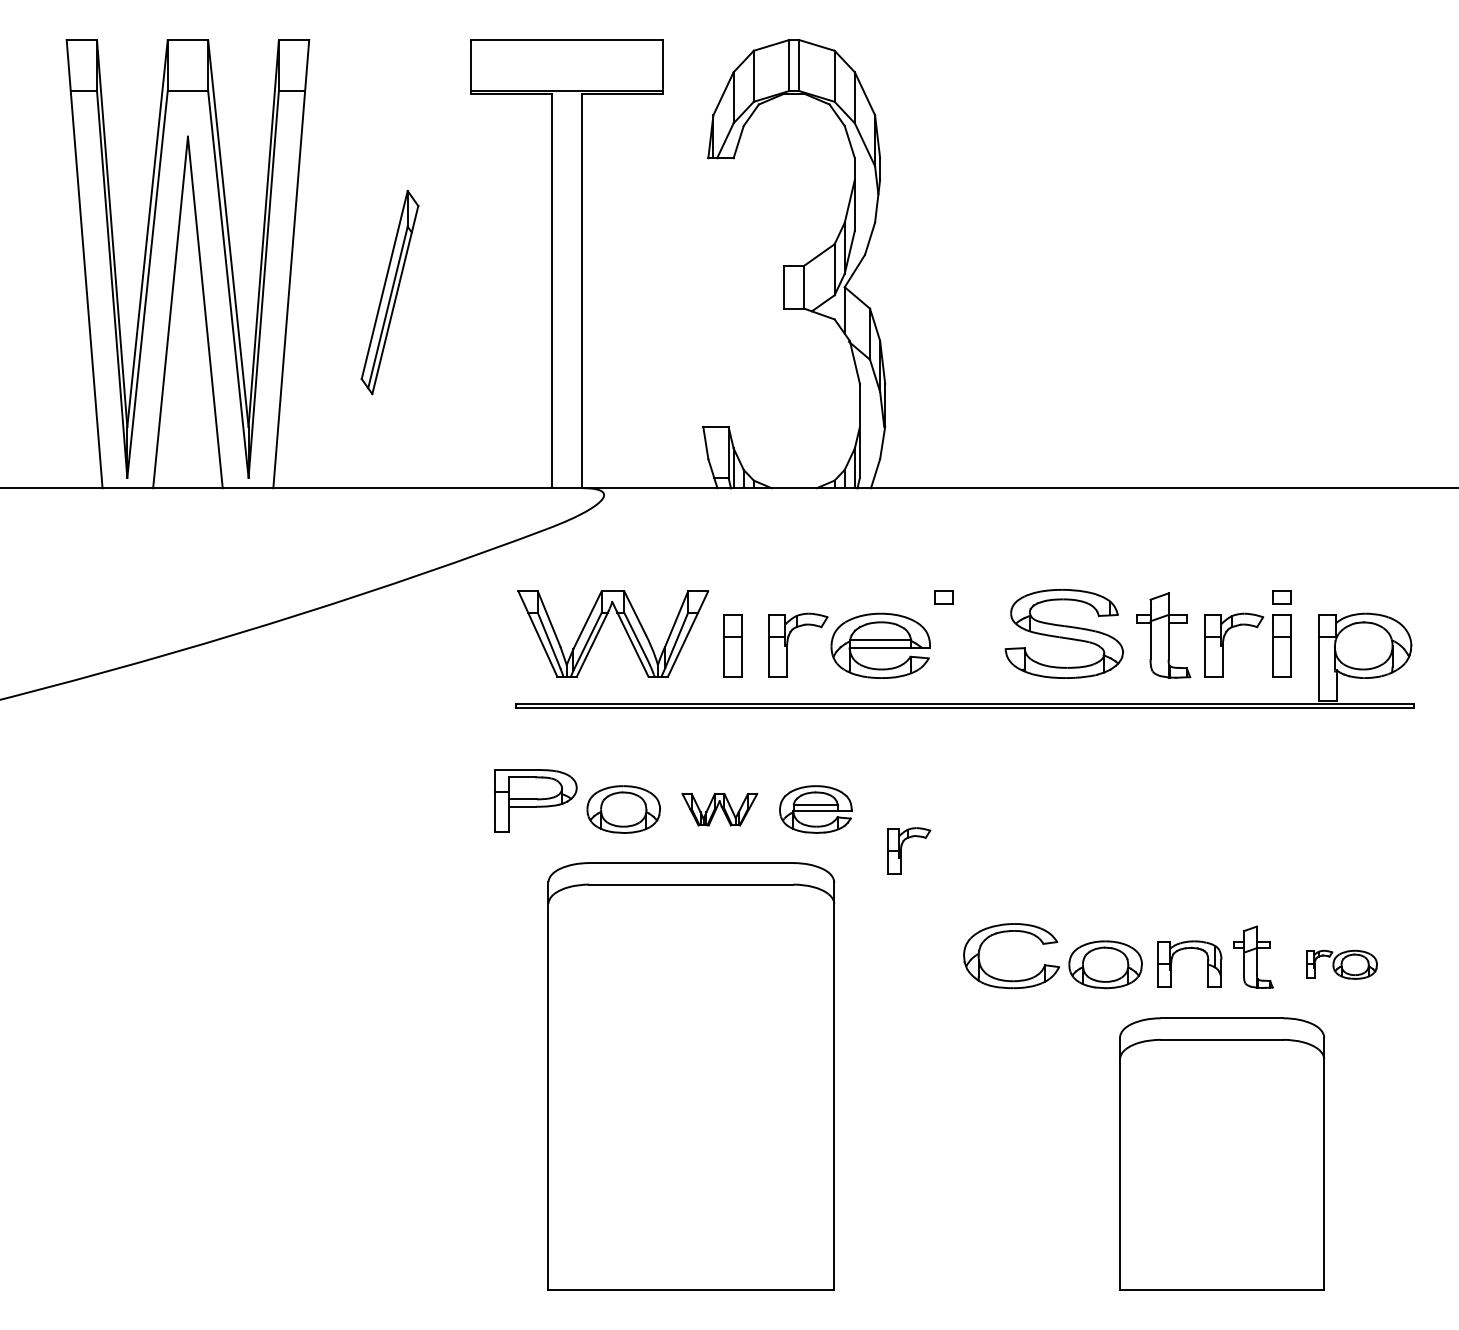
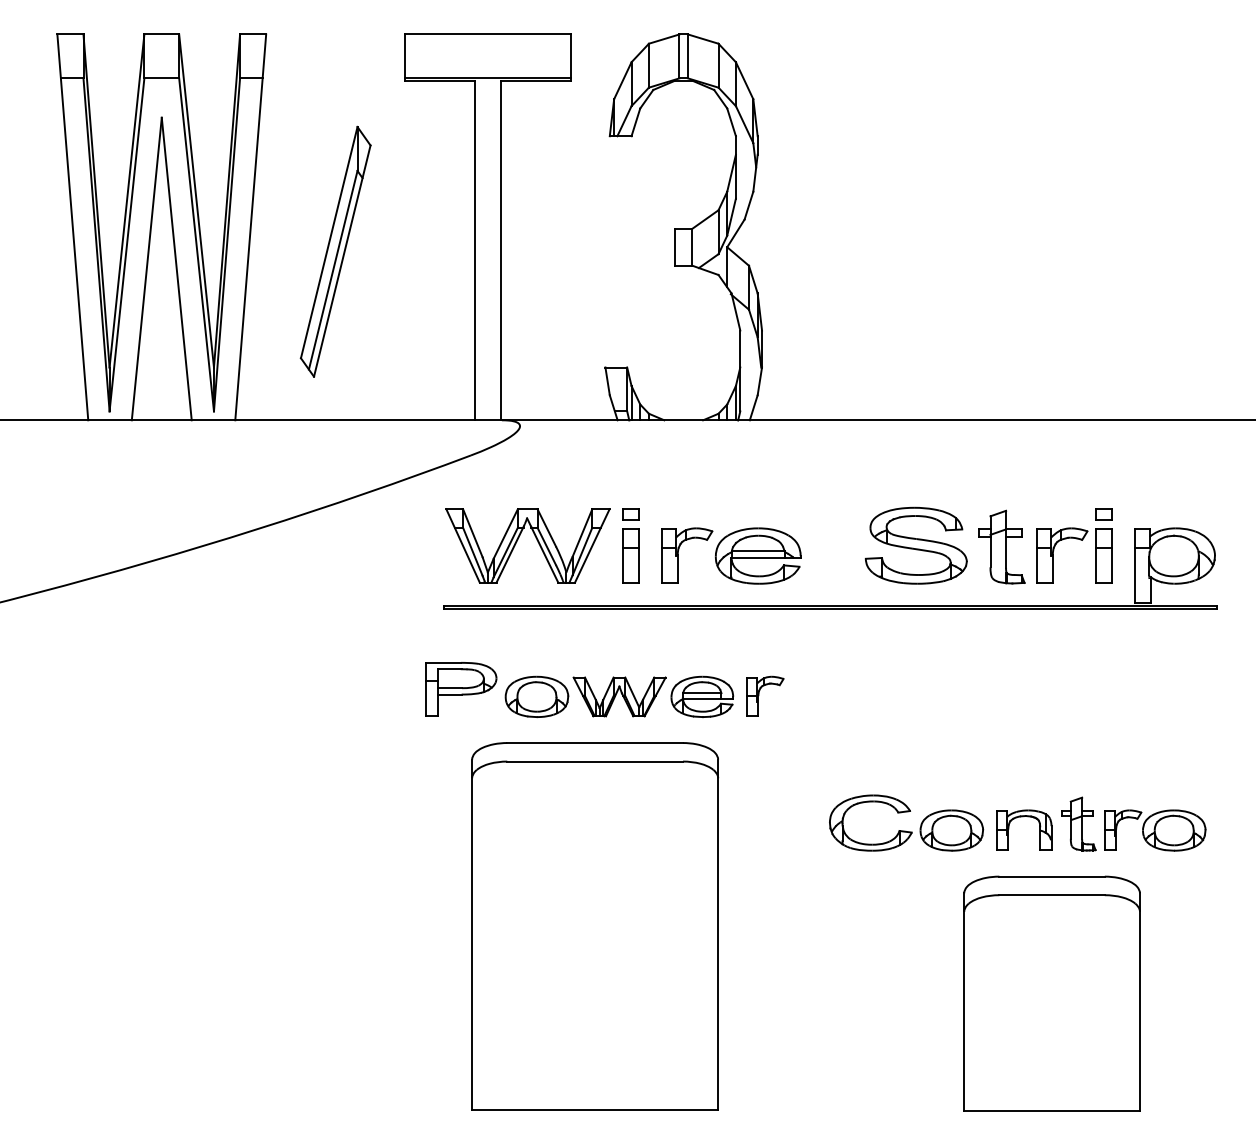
part: (389, 292) -> (335, 251), size x1.43
part: (943, 597) -> (630, 514), moved
part: (719, 809) -> (619, 696), size x1.43
part: (902, 847) -> (759, 693), moved
part: (1341, 964) -> (1154, 830), size x1.67

